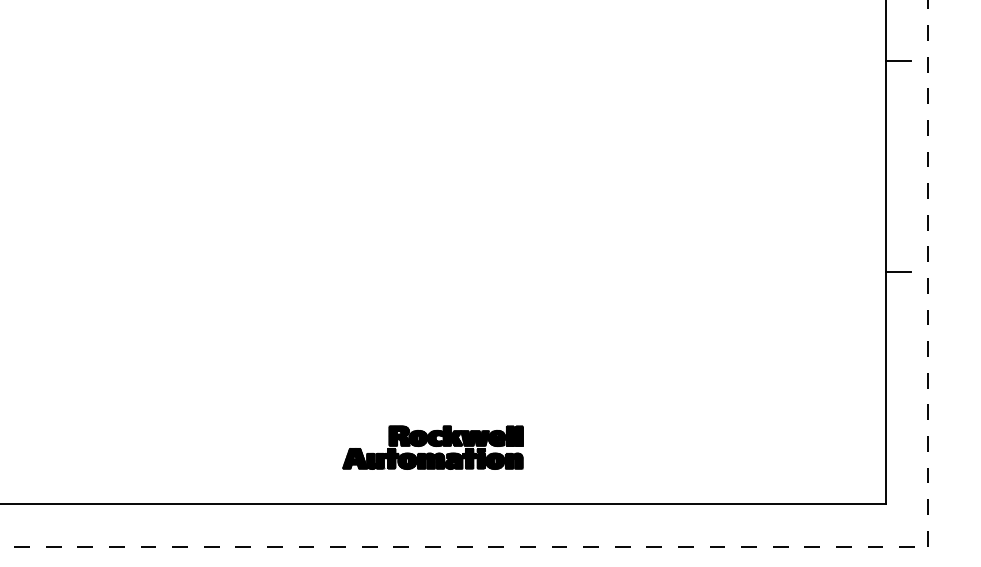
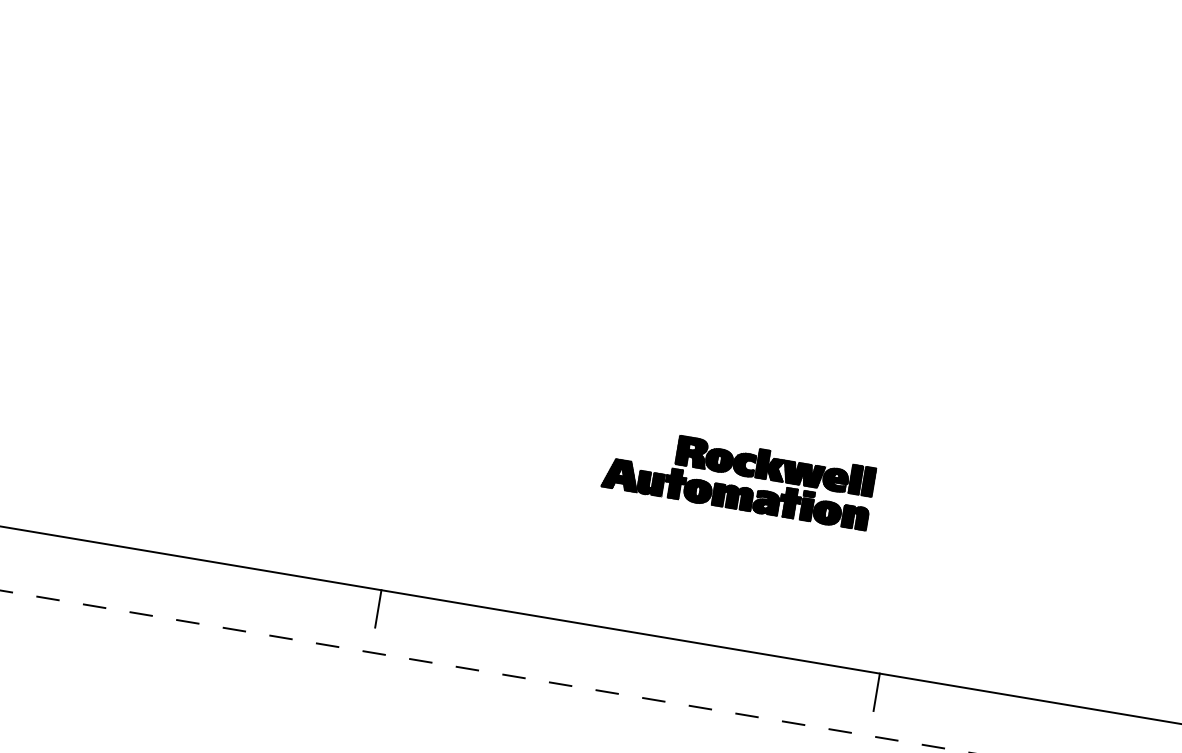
part: (432, 447) -> (738, 477), moved
line: (209, 516) -> (378, 608), added
line: (547, 516) -> (876, 691), added

